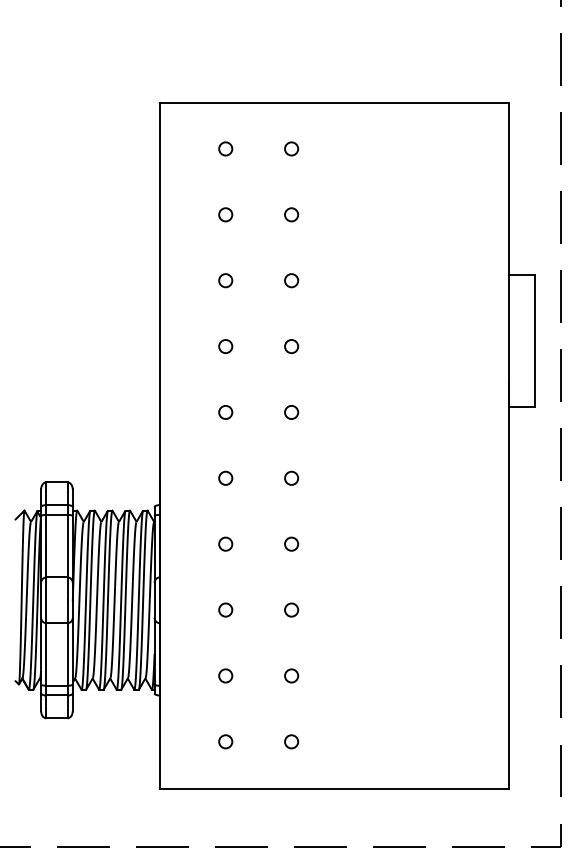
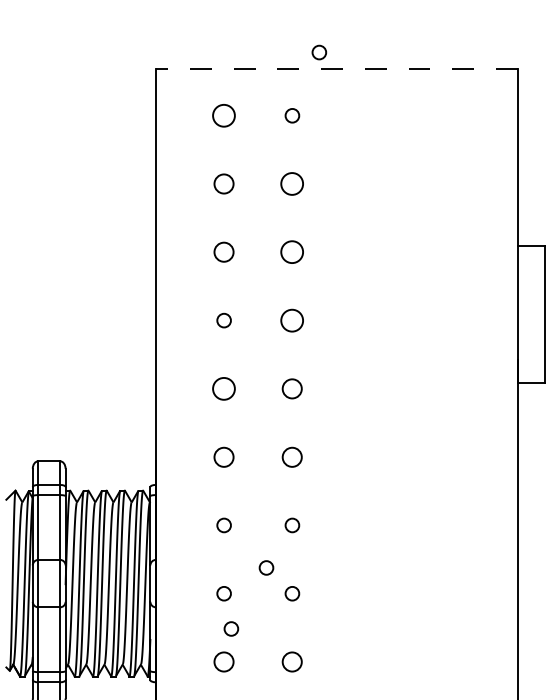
circle: (317, 87) -> (319, 52), added
line: (334, 103) -> (336, 68), solid -> dashed
circle: (225, 148) -> (223, 115), size x1.6
circle: (225, 214) -> (223, 183), size x1.4
circle: (291, 214) -> (292, 183), size x1.6
circle: (225, 280) -> (223, 252), size x1.4
circle: (291, 280) -> (292, 252), size x1.6
circle: (291, 346) -> (292, 320), size x1.6
circle: (225, 412) -> (223, 388), size x1.6
circle: (291, 412) -> (292, 388), size x1.4
circle: (225, 477) -> (223, 456), size x1.4
circle: (291, 477) -> (292, 456), size x1.4
circle: (266, 584) -> (266, 567), added
circle: (232, 643) -> (231, 628), added
circle: (225, 675) -> (223, 661), size x1.4
circle: (291, 675) -> (292, 661), size x1.4

